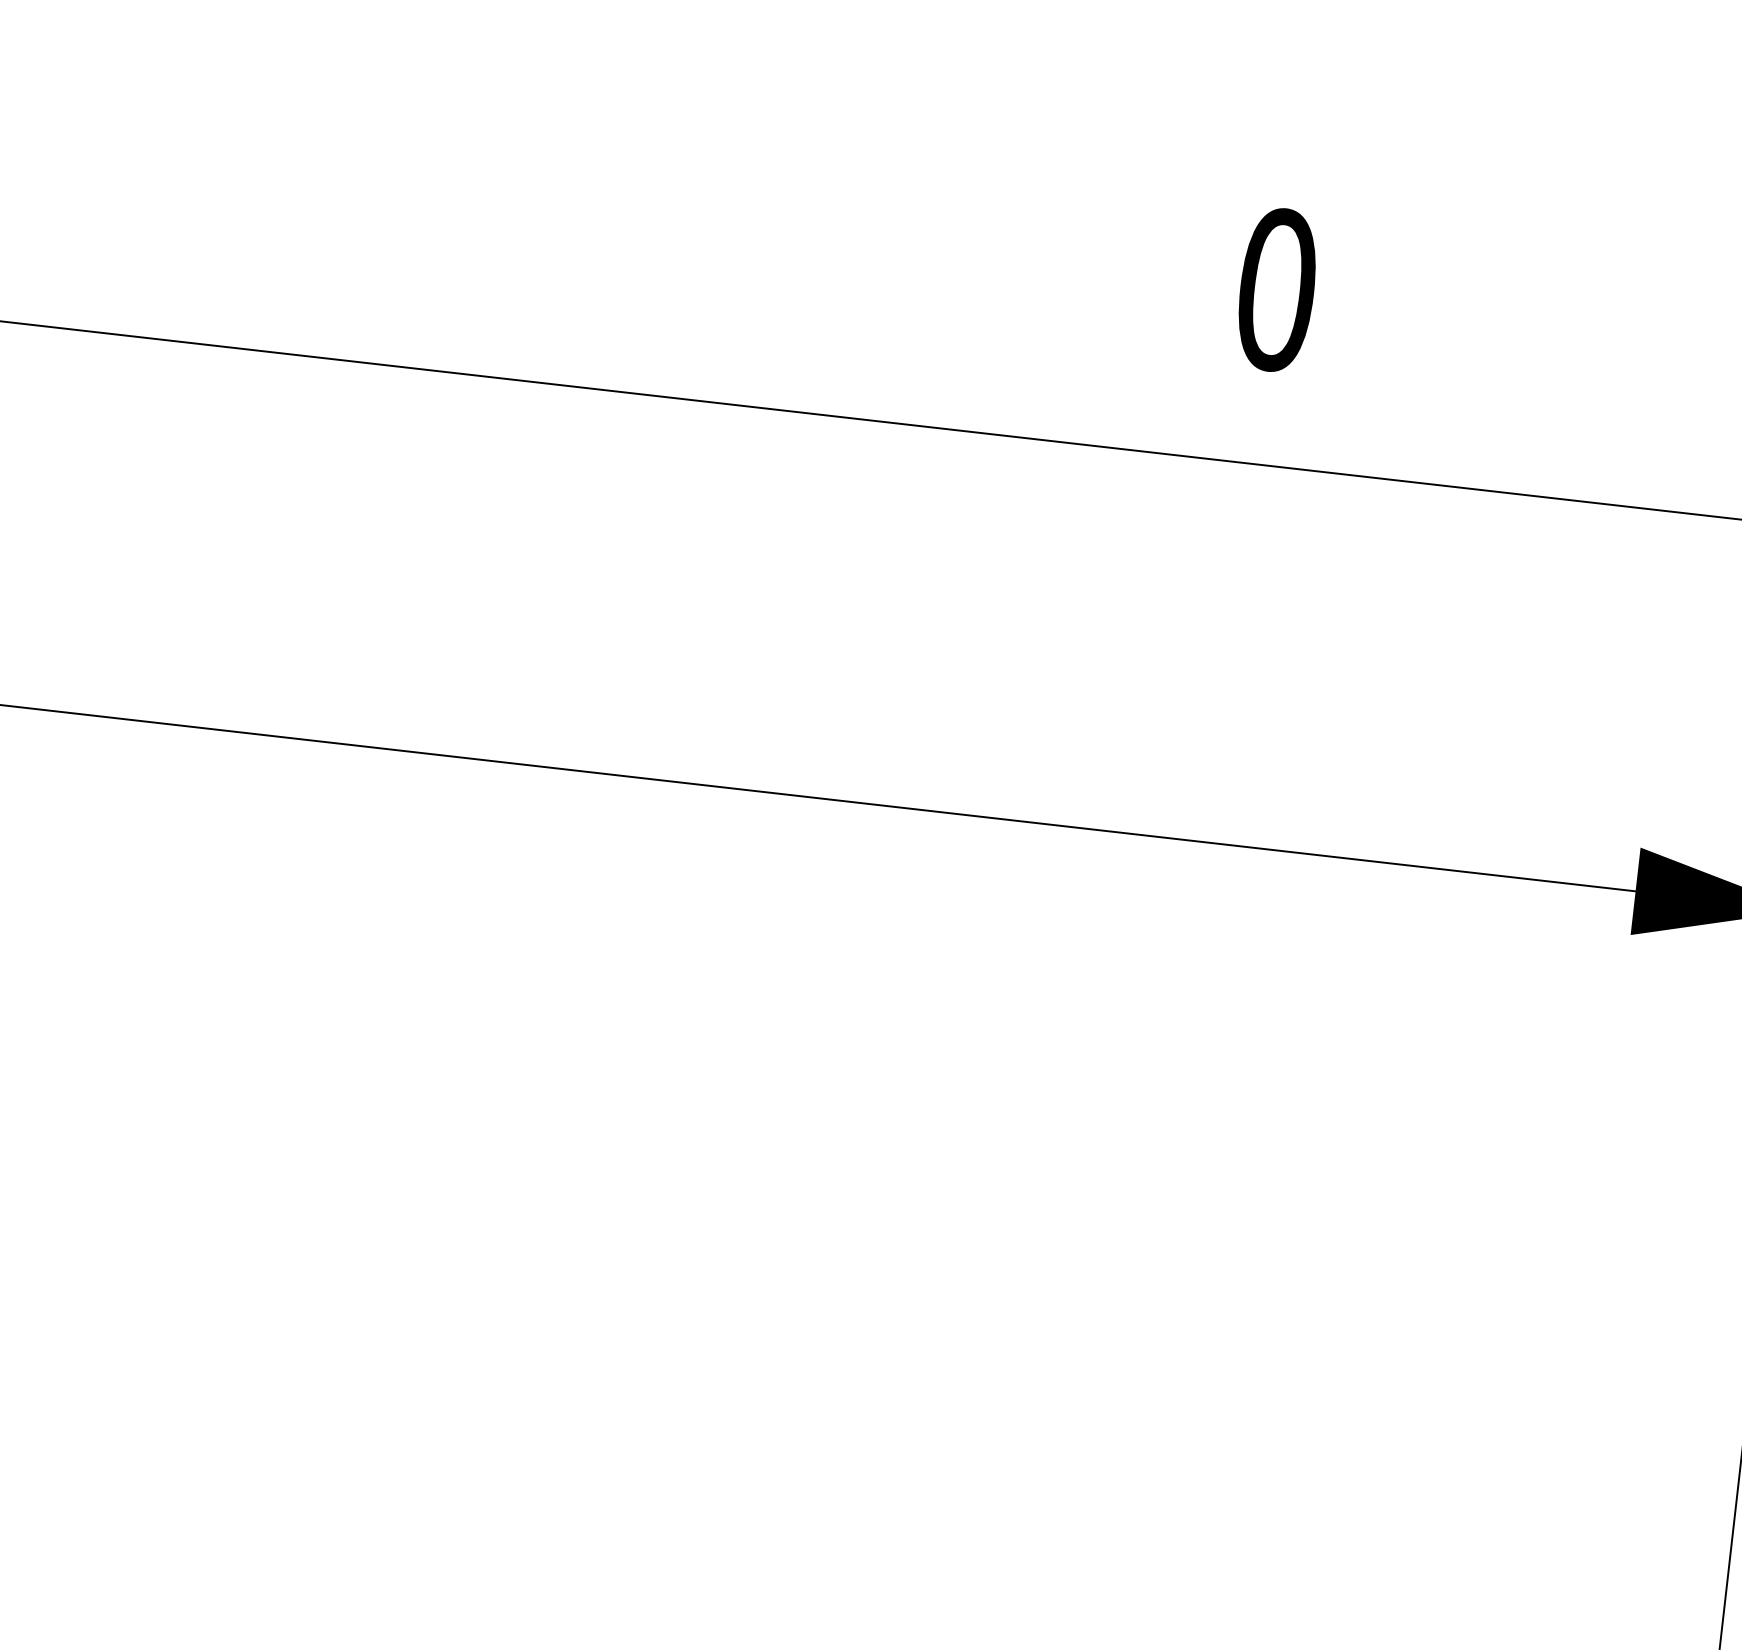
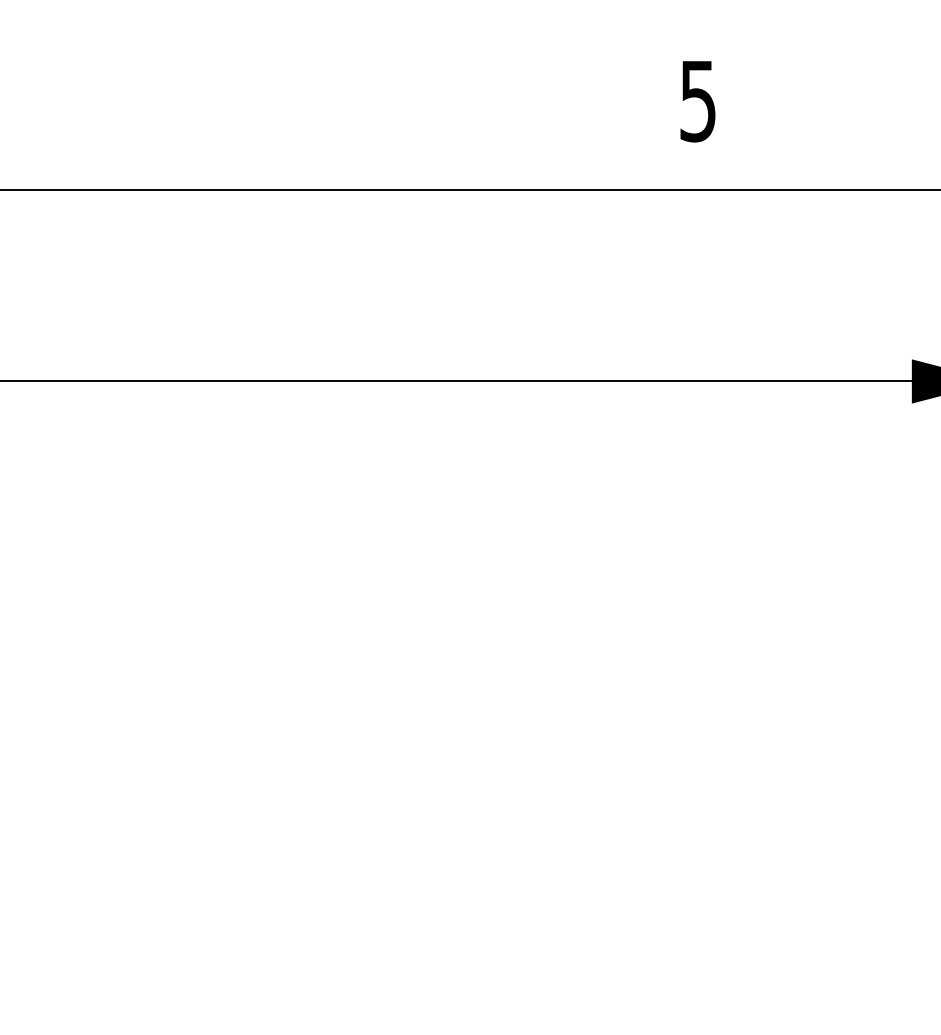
text: (1275, 288) -> (697, 100), 0 -> 5

